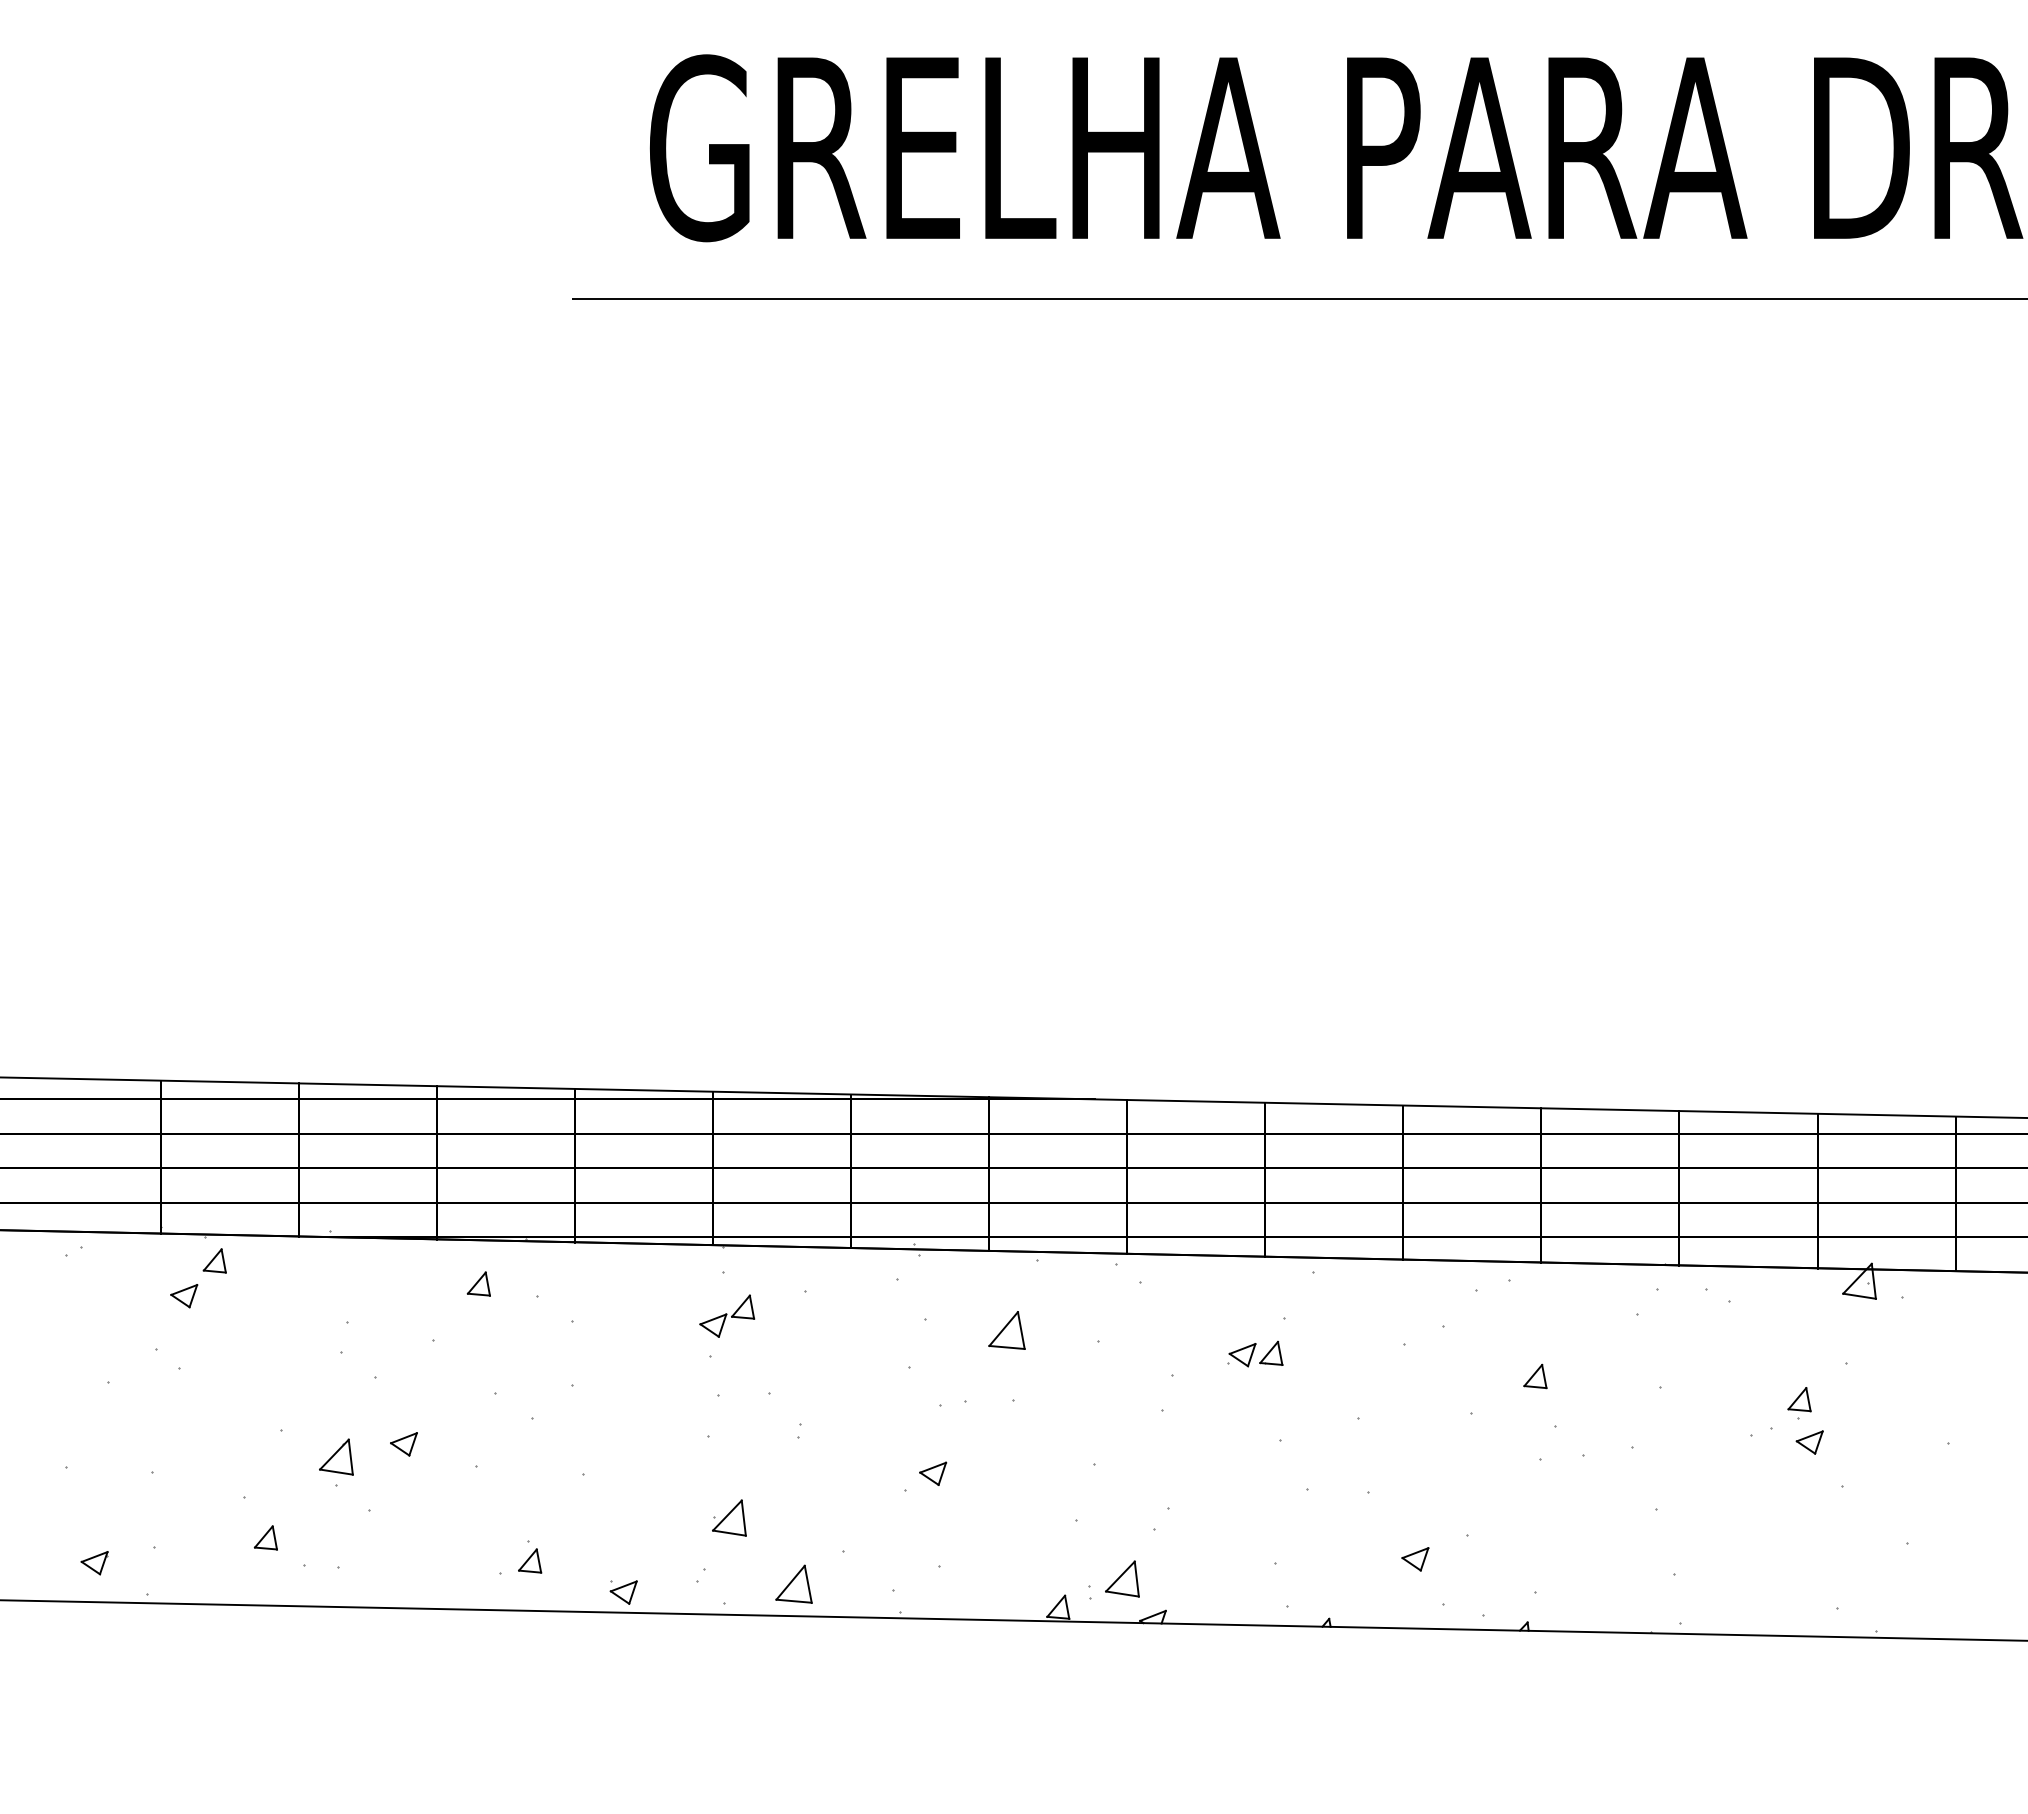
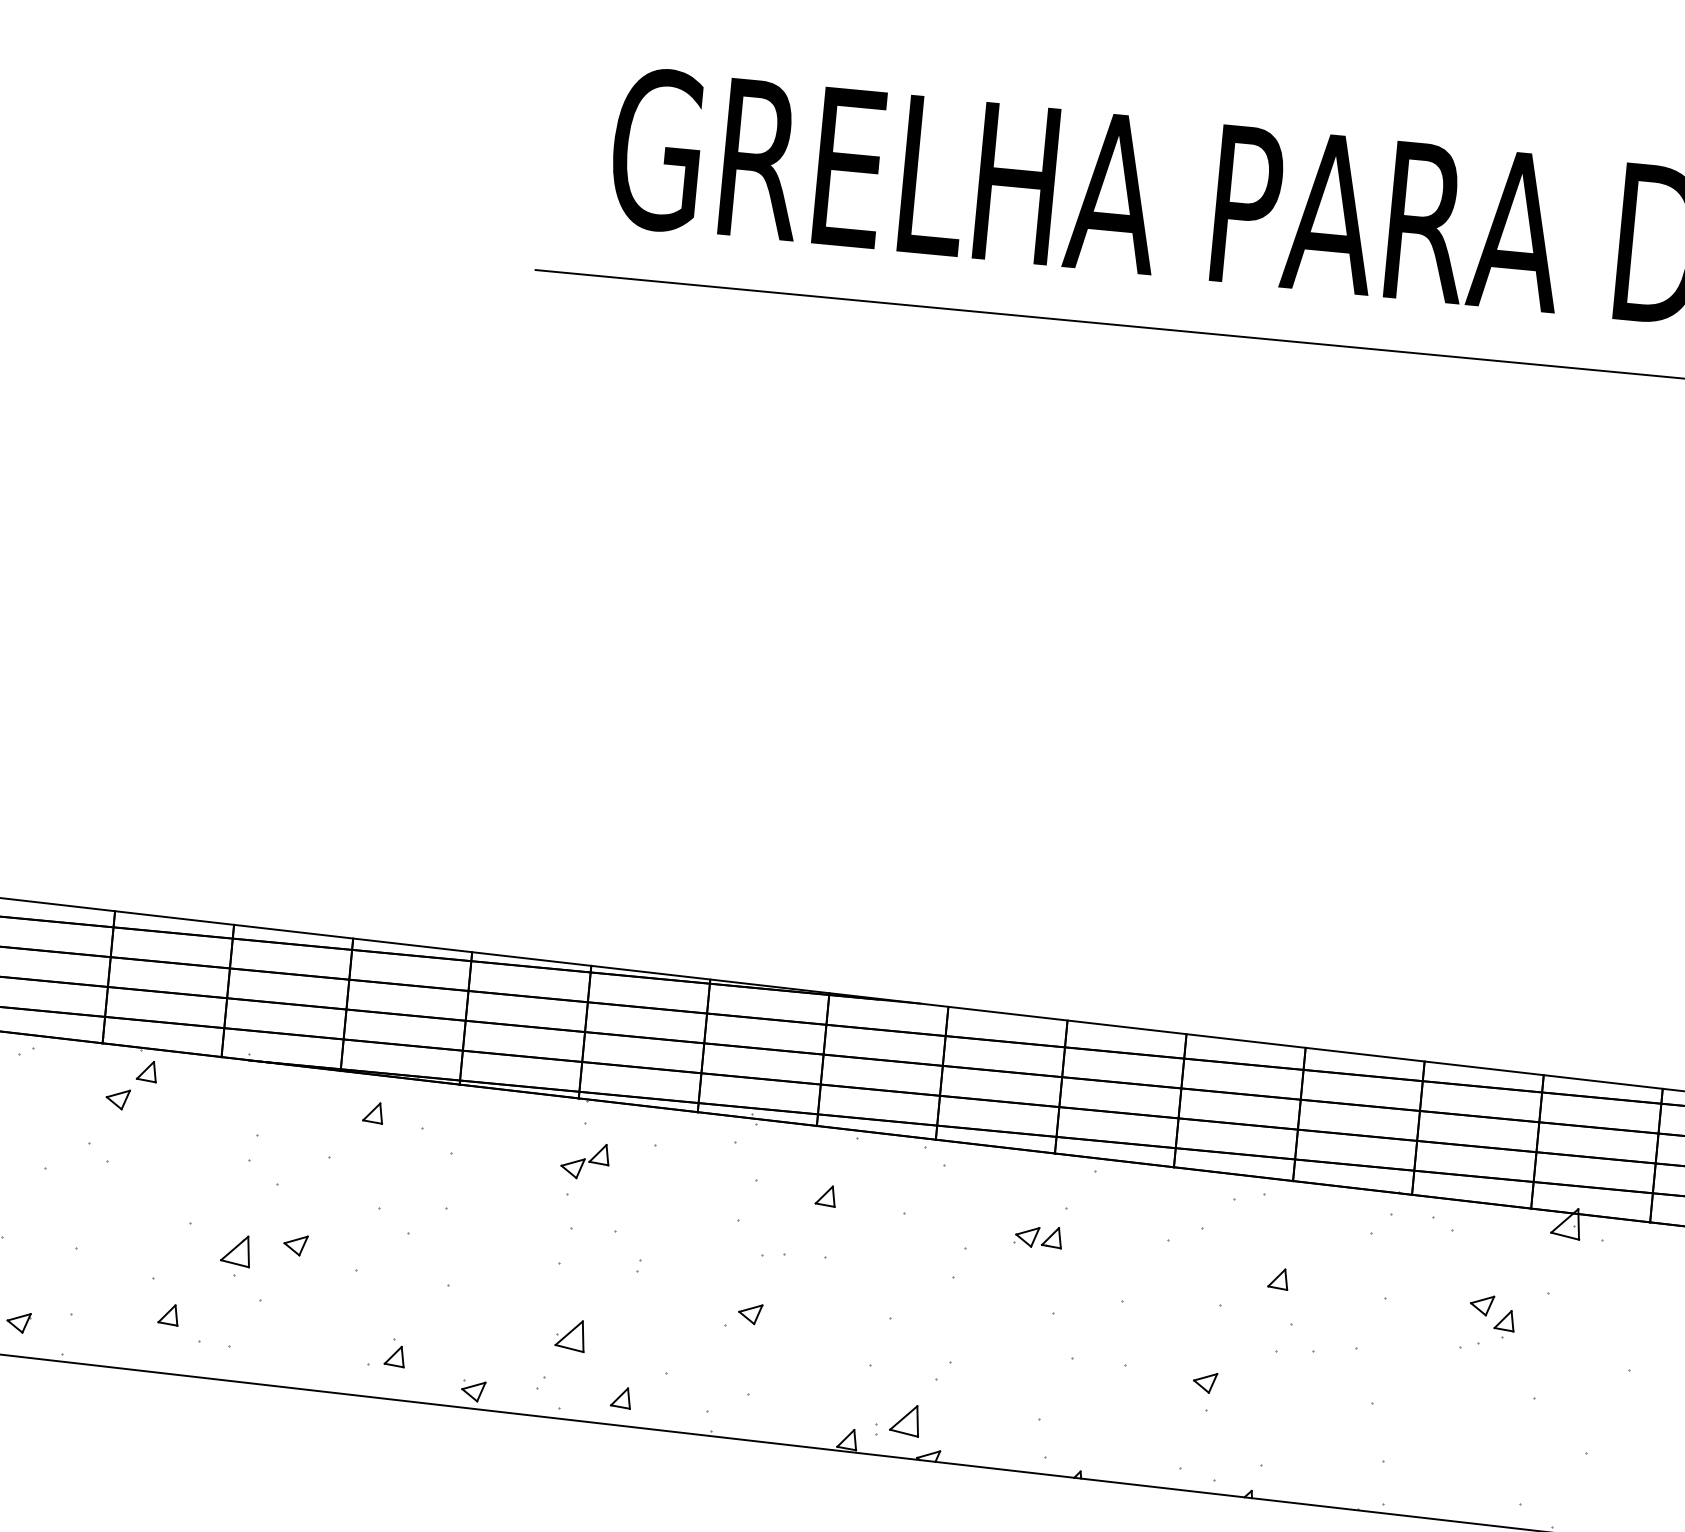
part: (1007, 1329) -> (826, 1195), size x0.62
part: (1809, 1442) -> (1481, 1305), moved
part: (1415, 1559) -> (1205, 1382), moved
part: (794, 1583) -> (621, 1397), size x0.62

